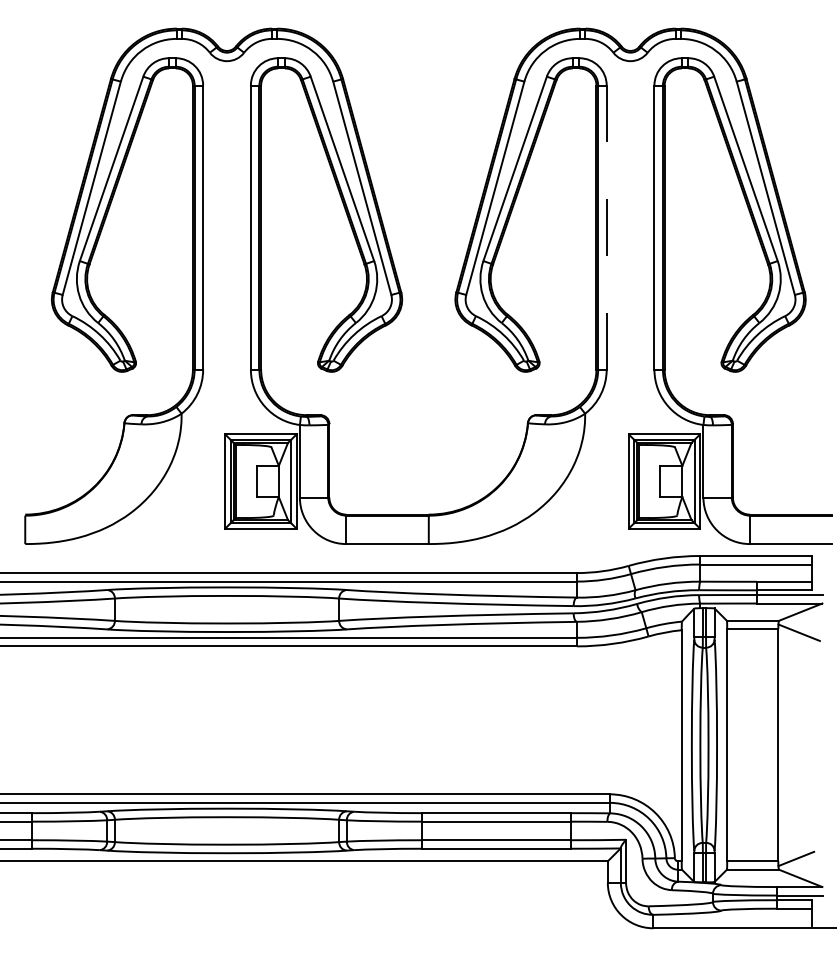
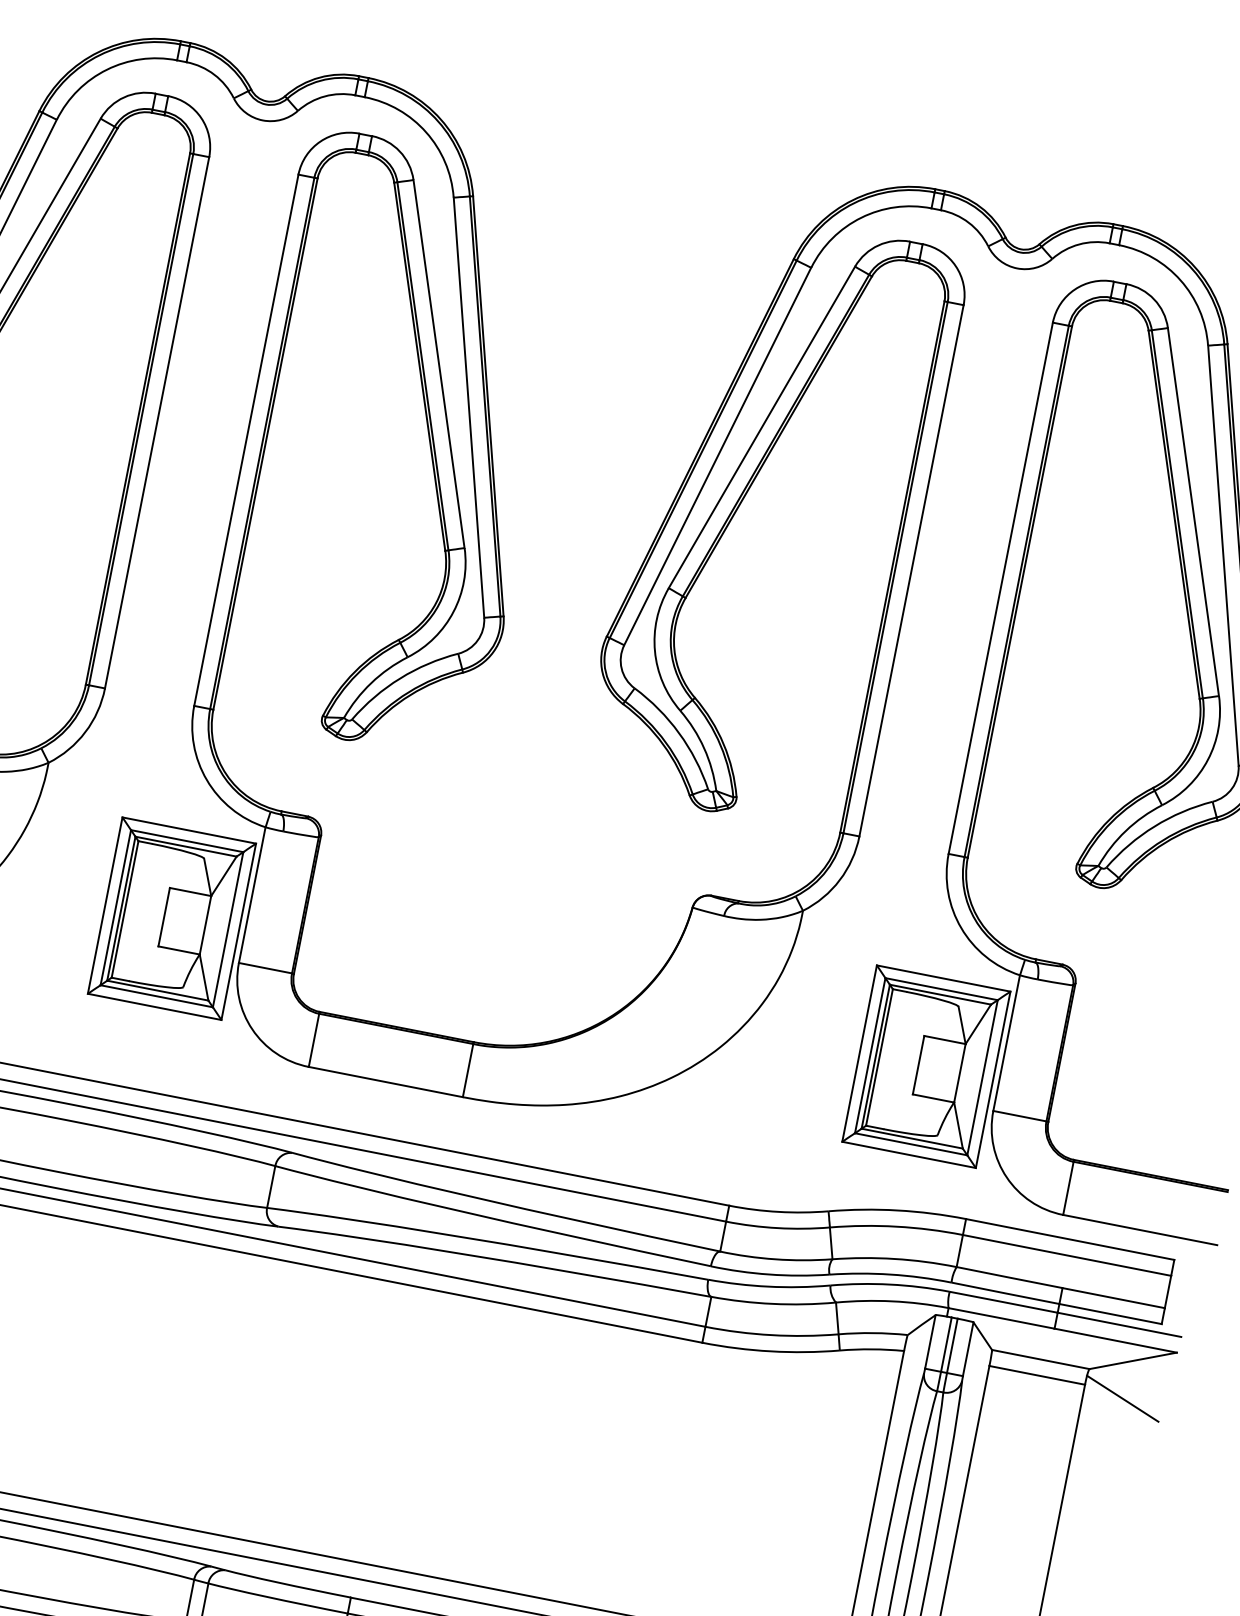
line: (606, 228) -> (910, 572), dashed -> solid

